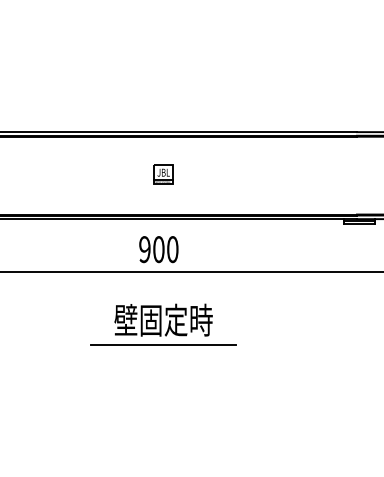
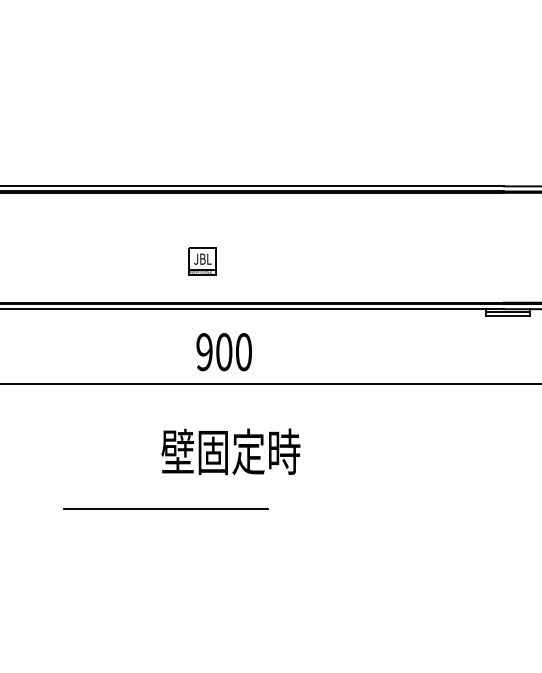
part: (163, 174) -> (202, 261), moved
line: (163, 344) -> (165, 508), moved

